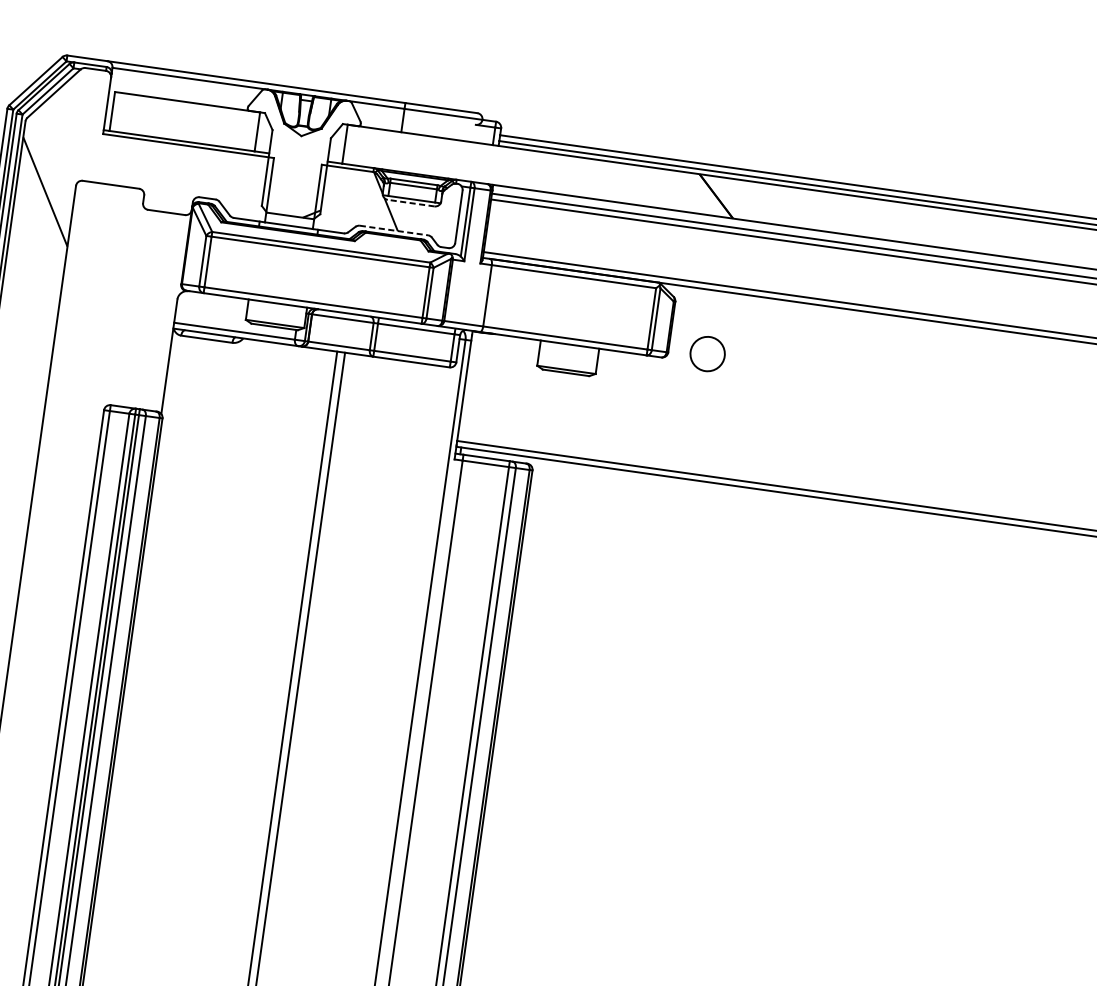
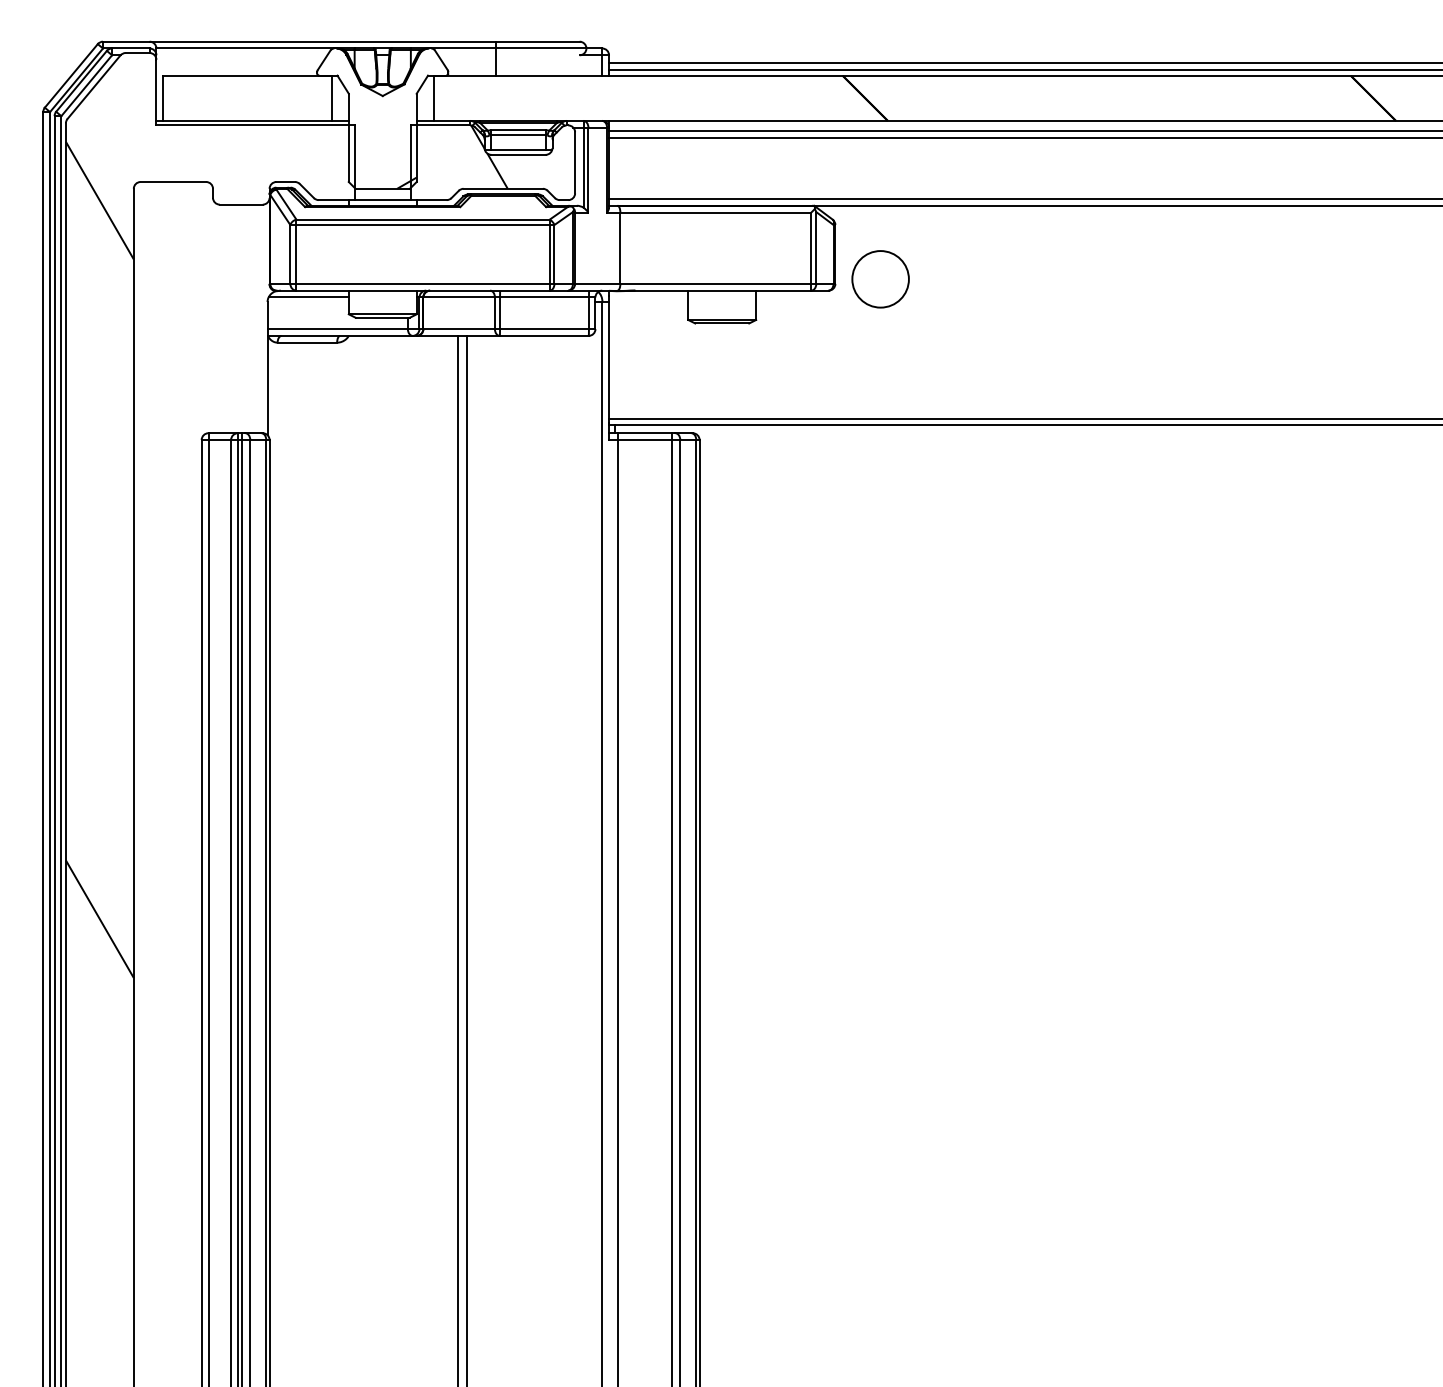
line: (411, 202) -> (518, 154), dashed -> solid
line: (394, 230) -> (503, 188), dashed -> solid
line: (213, 300) -> (308, 297), added
circle: (707, 354) -> (880, 279), size x1.43

